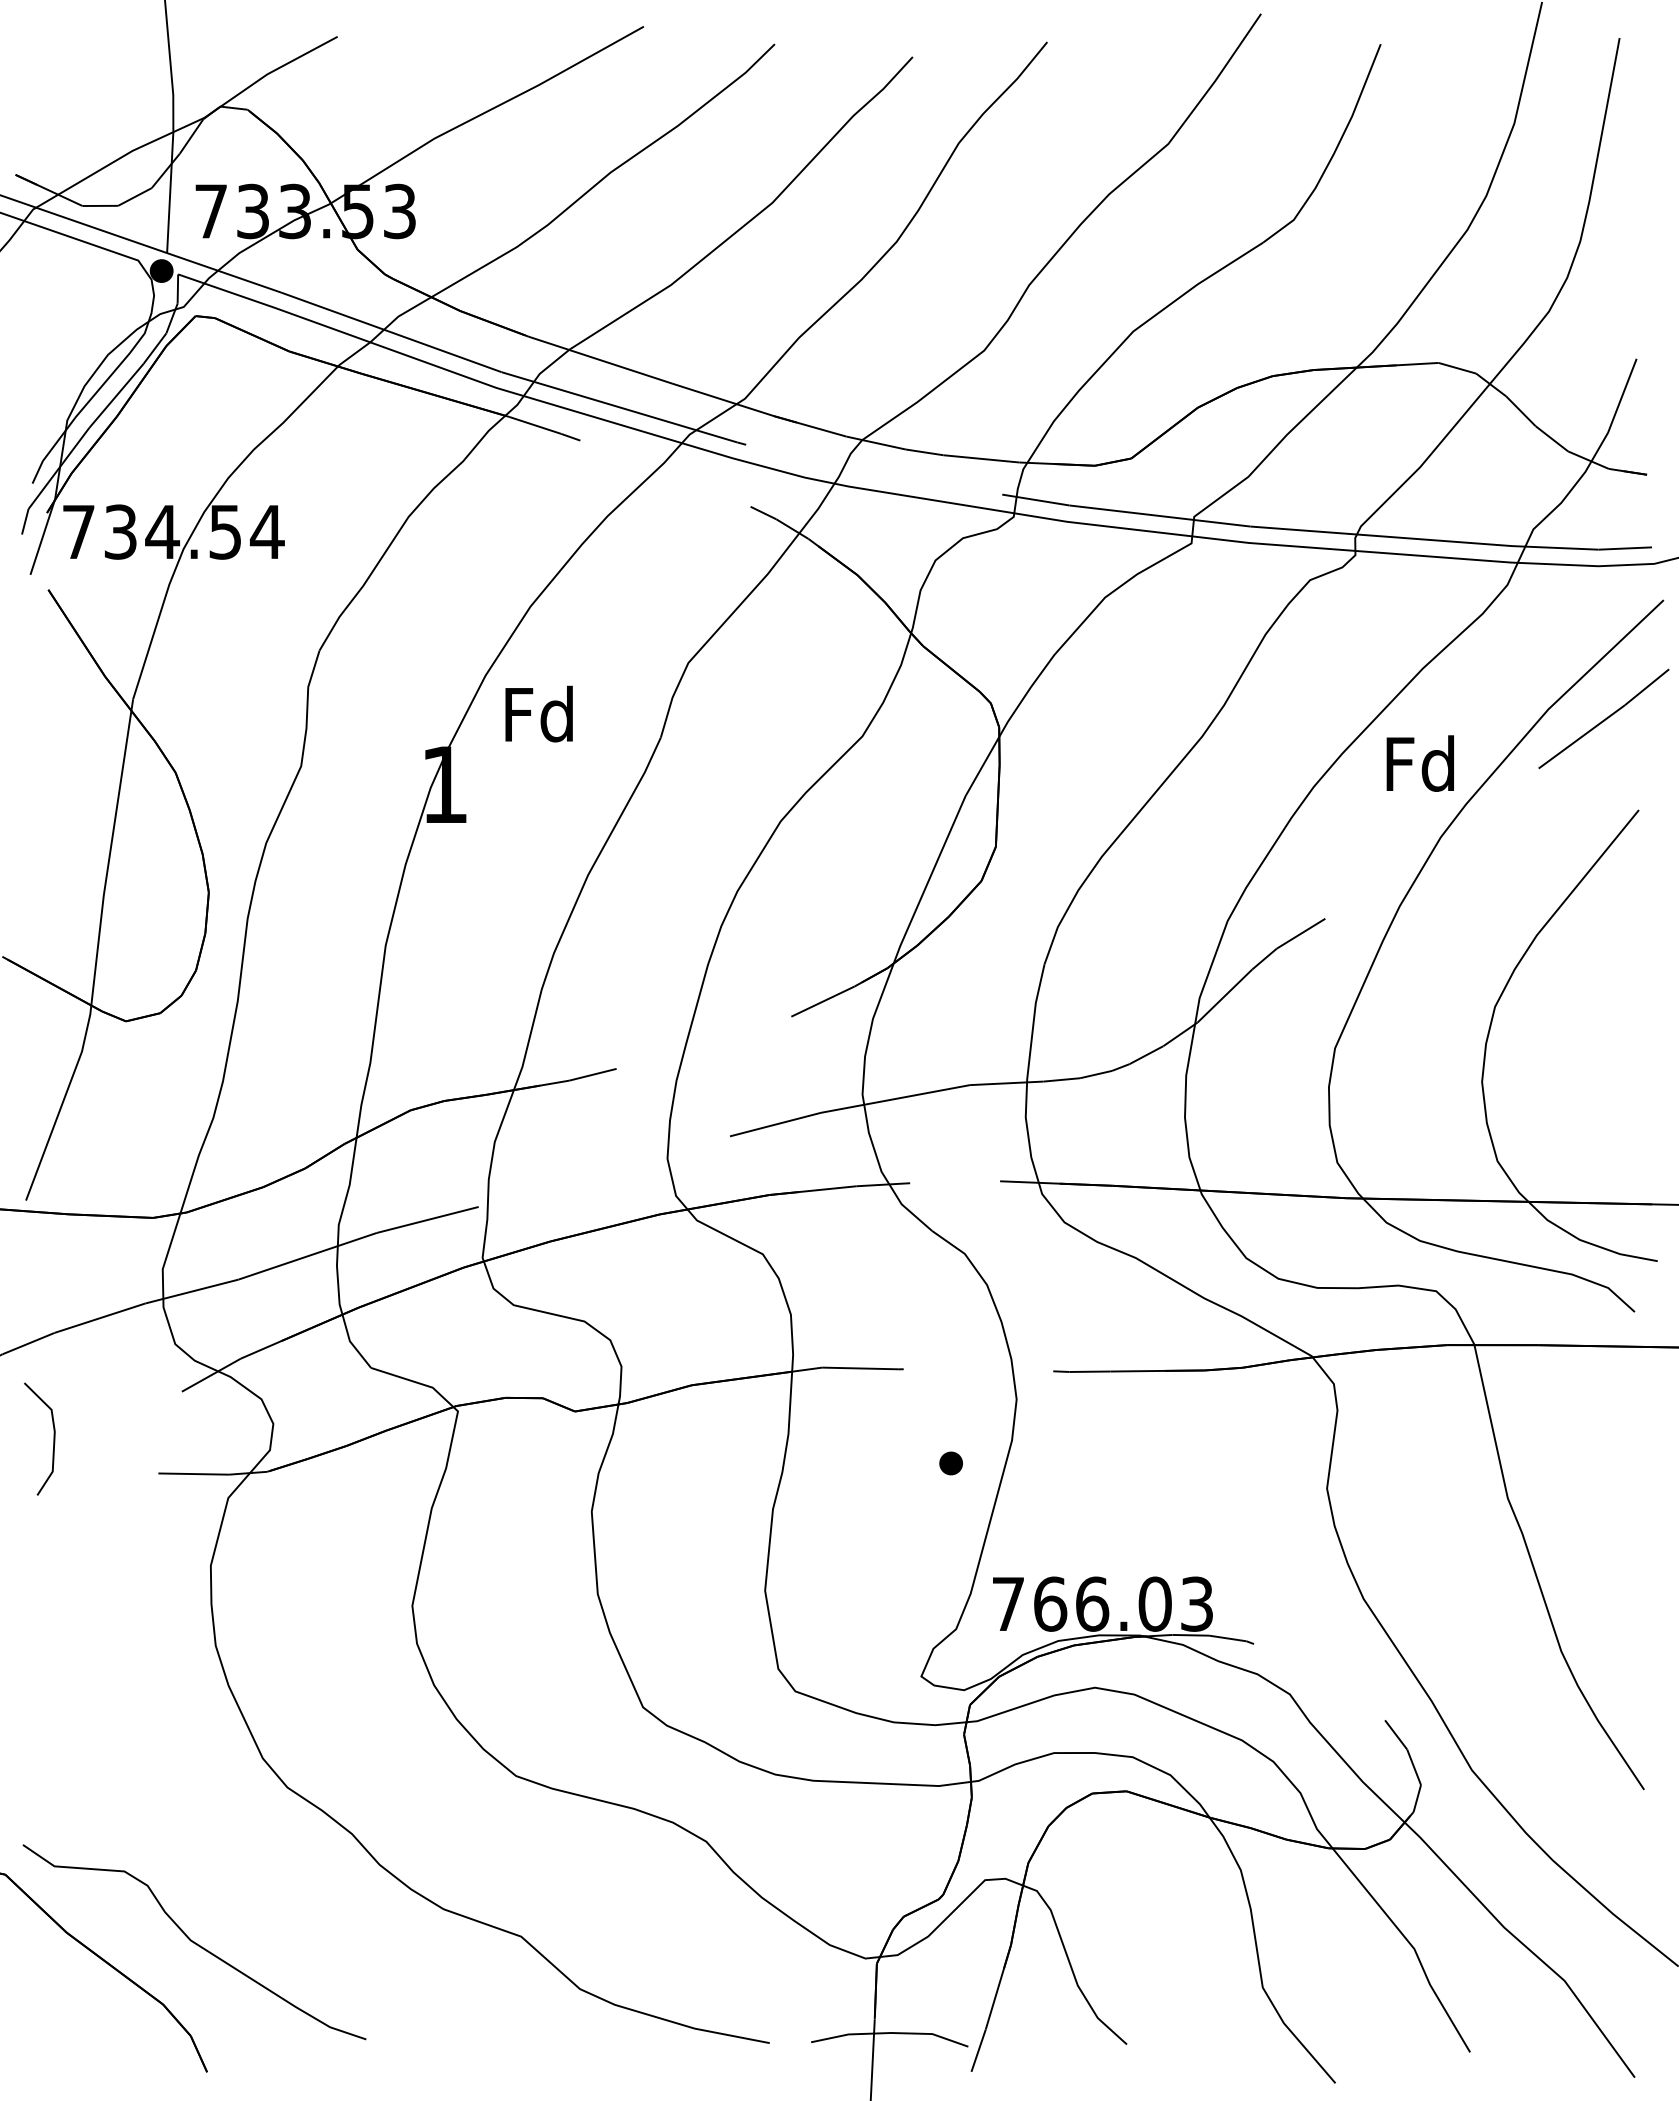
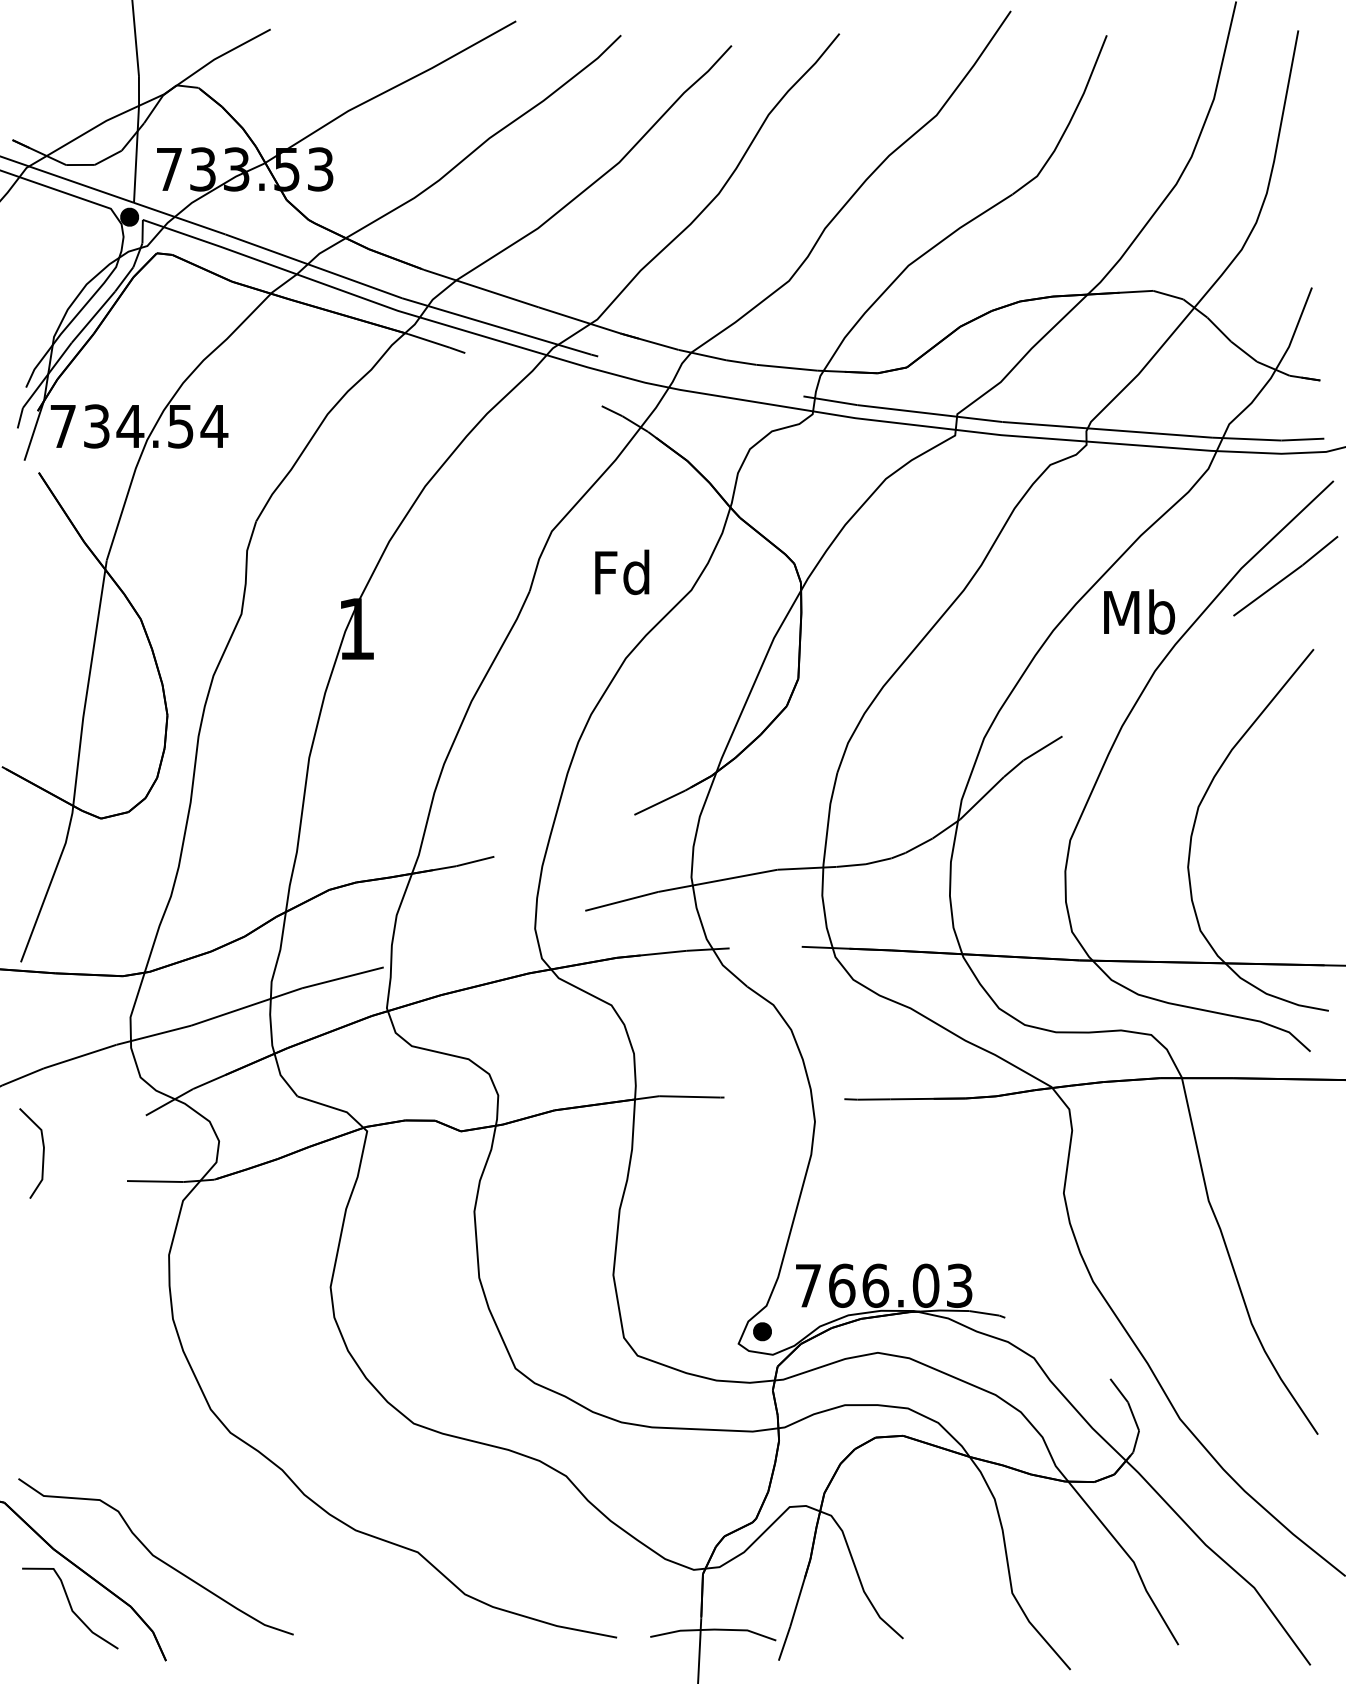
text: (538, 713) -> (621, 571), moved
text: (1421, 763) -> (1139, 611), Fd -> Mb
part: (950, 1463) -> (761, 1331), moved
curve: (87, 2005) -> (70, 1607), added

